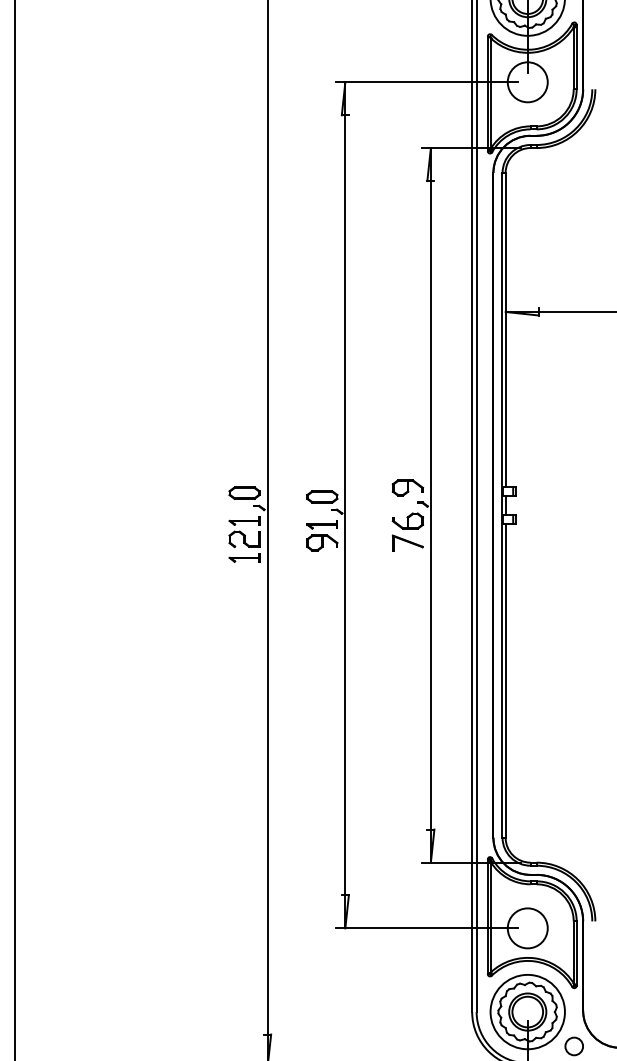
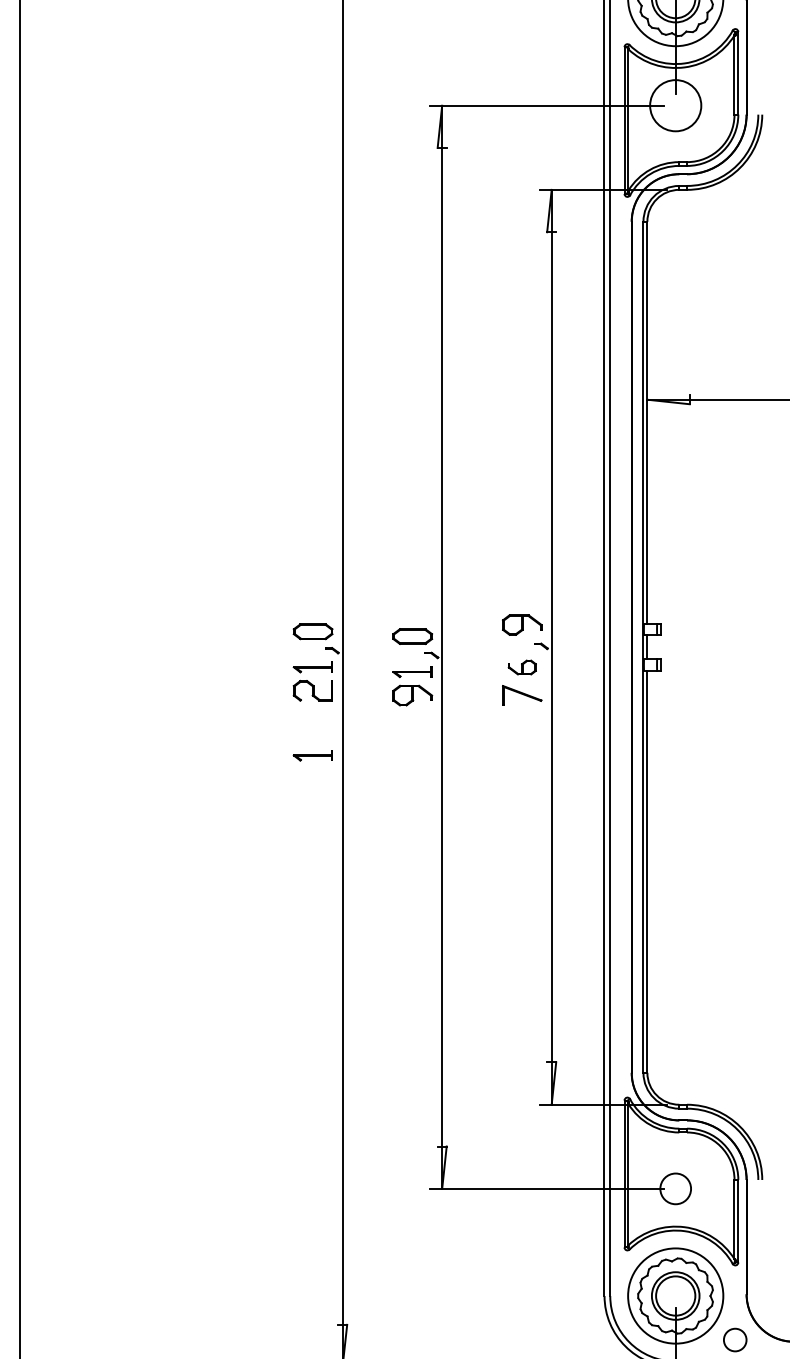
part: (408, 521) -> (522, 667), size x0.7
part: (244, 557) -> (312, 755), moved
circle: (527, 928) -> (675, 1188), size x0.6

